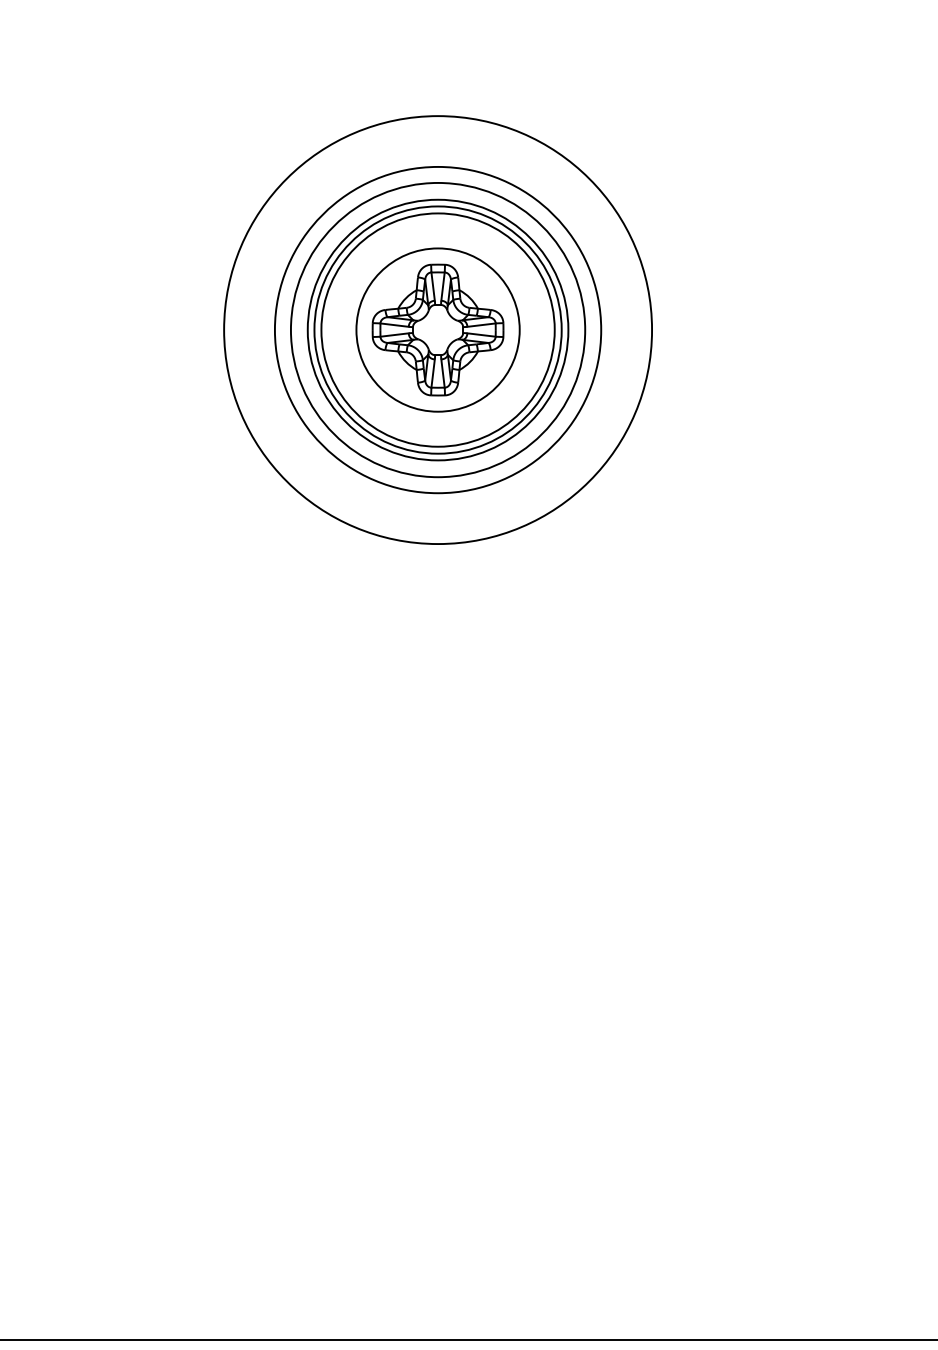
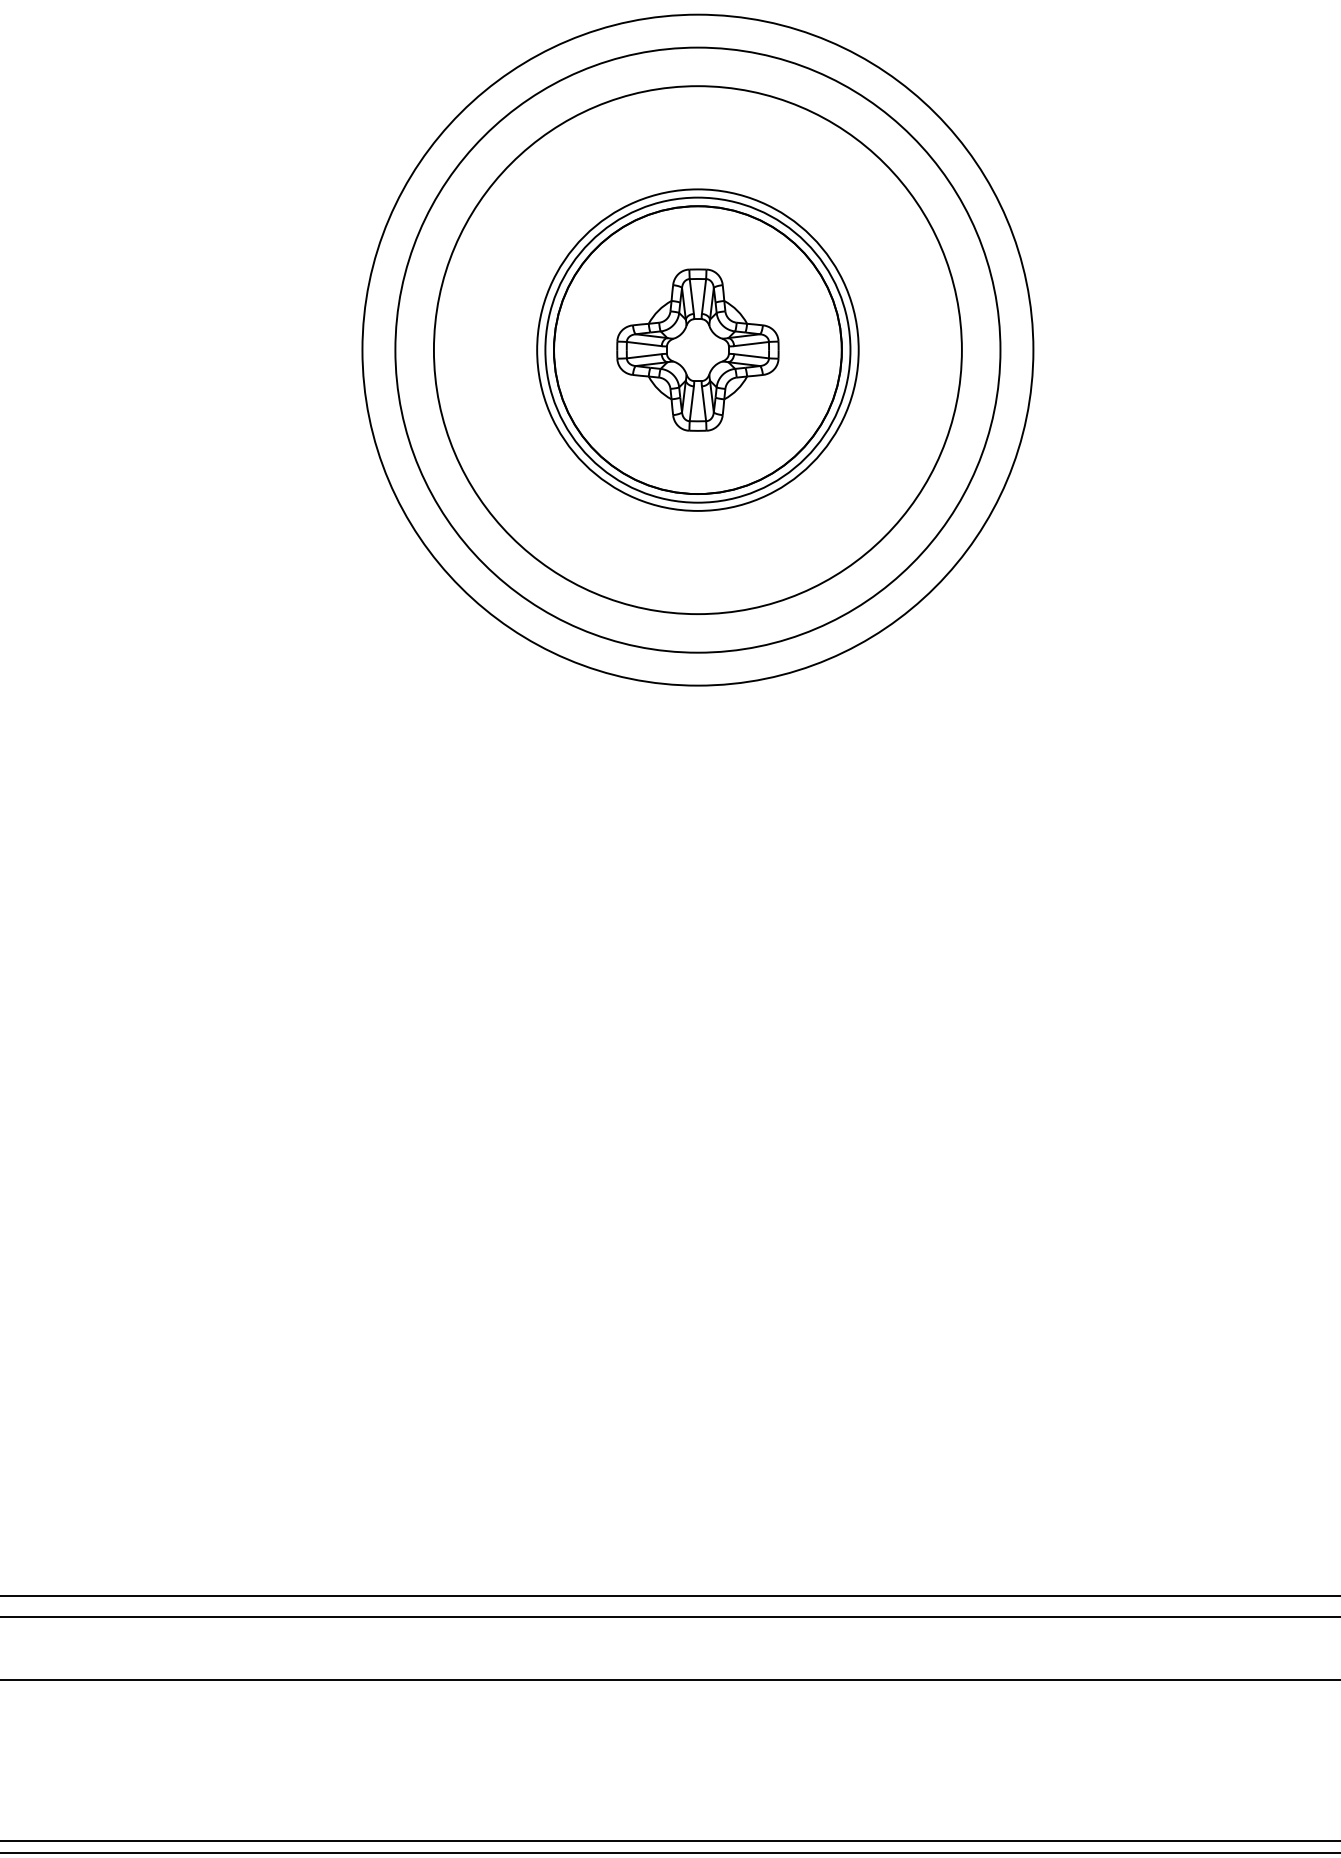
circle: (437, 329) -> (697, 349), size x1.67
circle: (437, 329) -> (697, 349), size x1.67
circle: (437, 330) -> (697, 350), size x1.43

